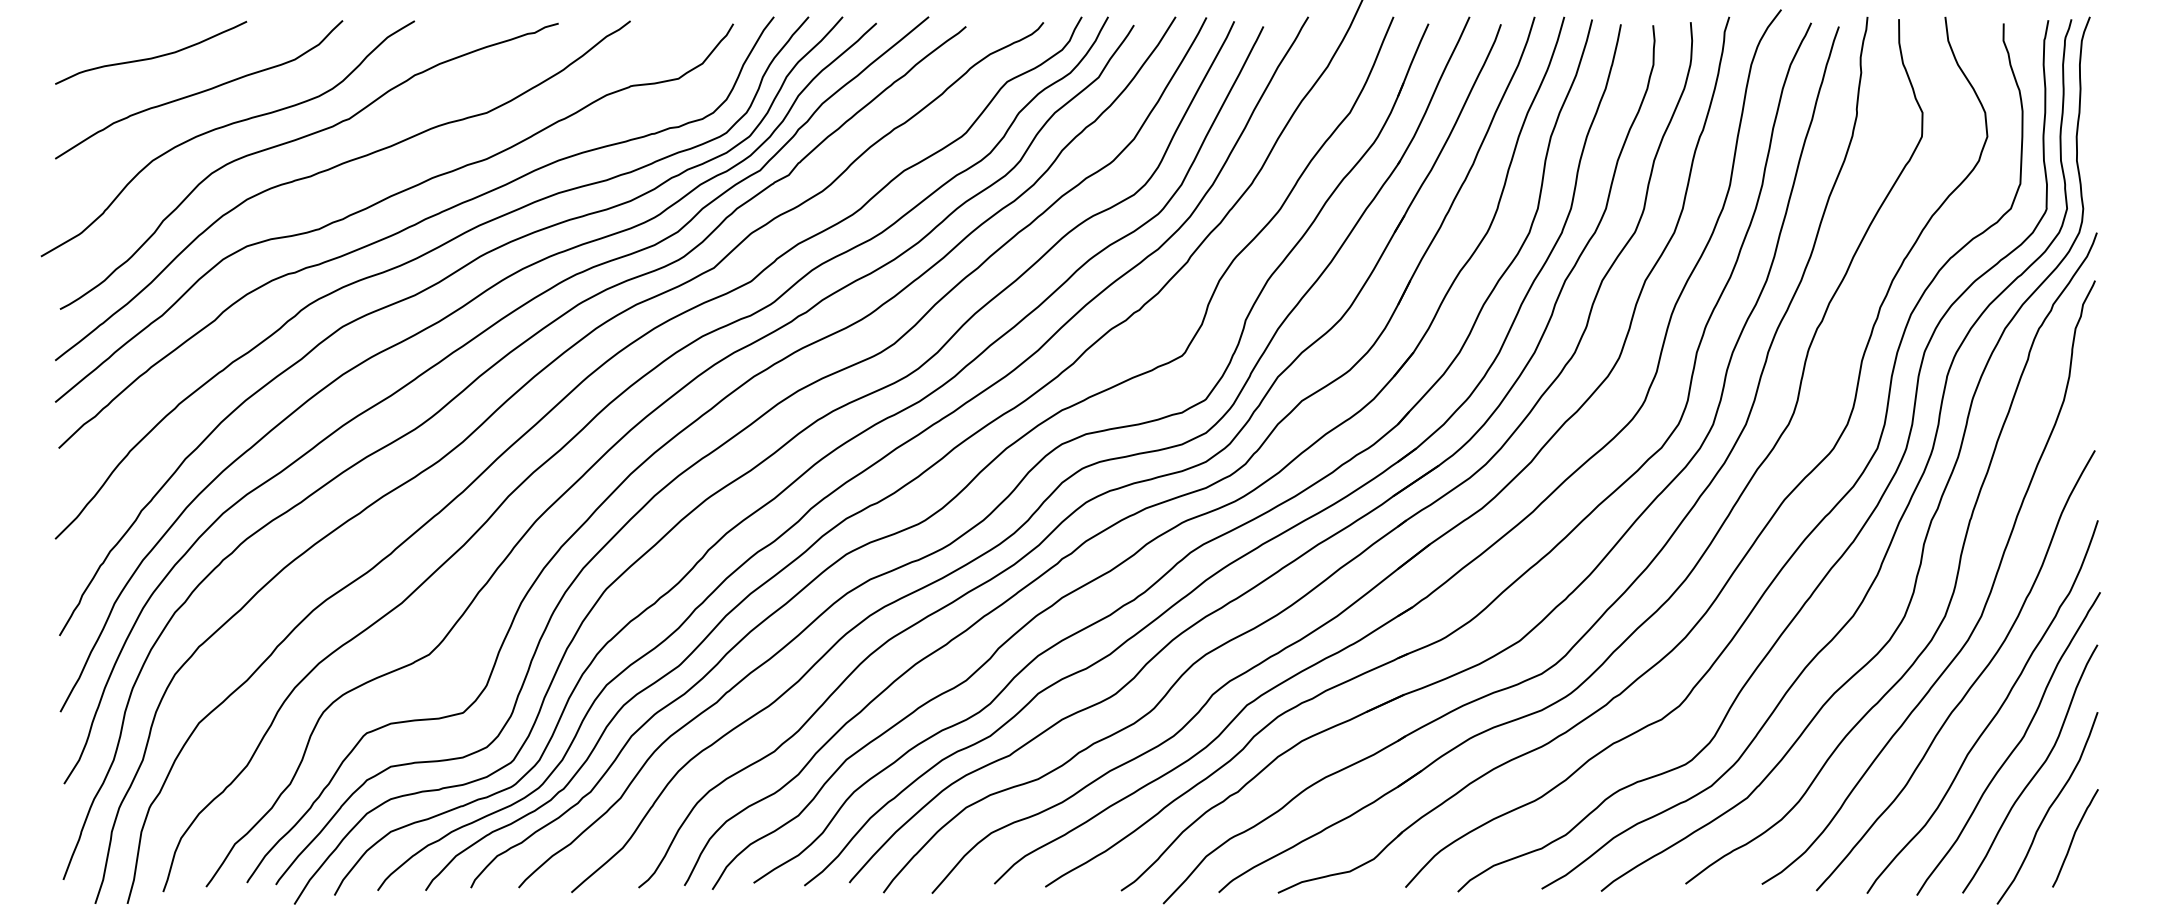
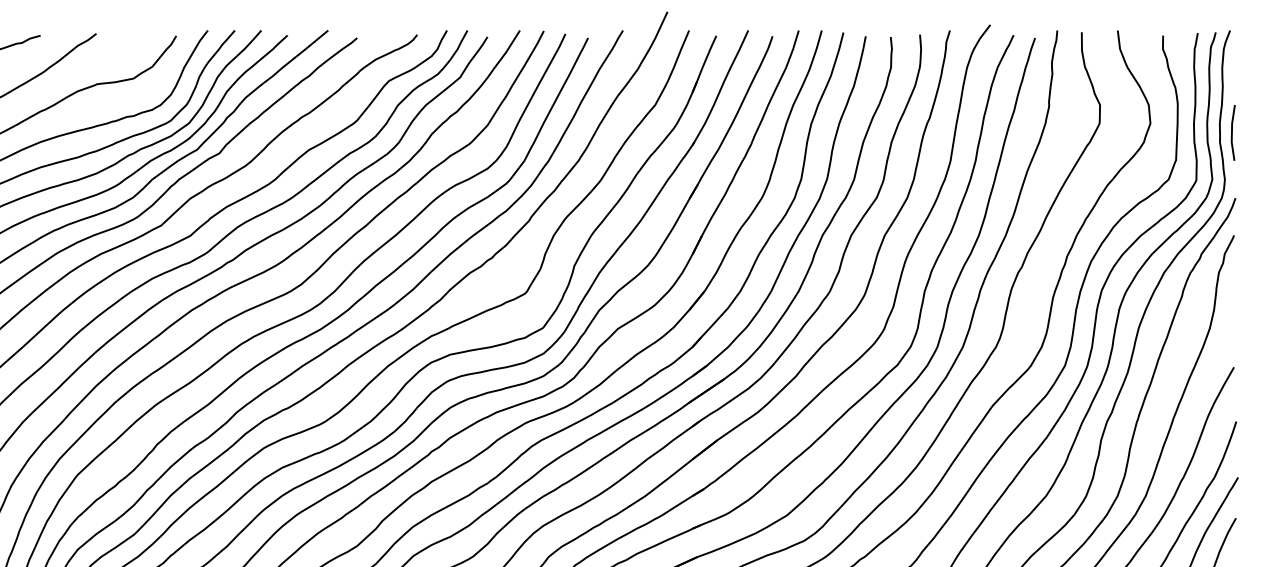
line: (2093, 148) -> (1232, 132), added

